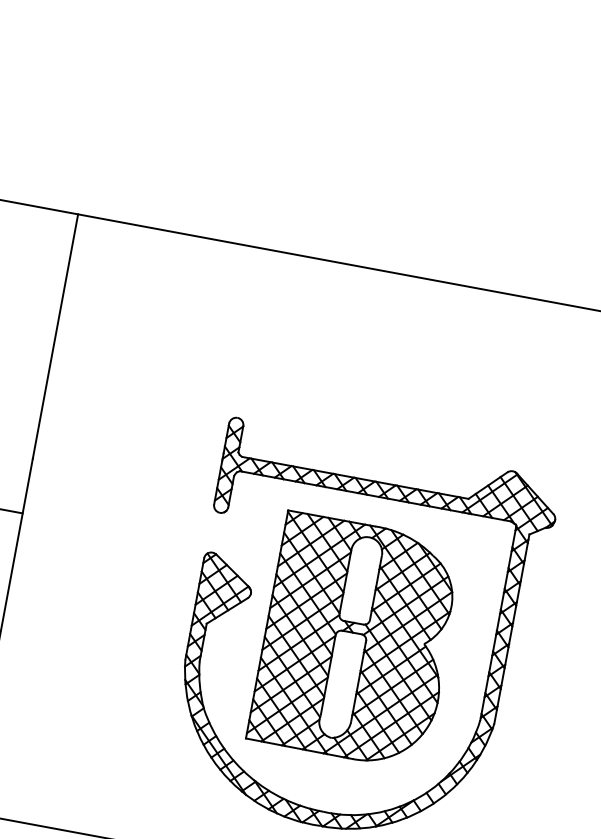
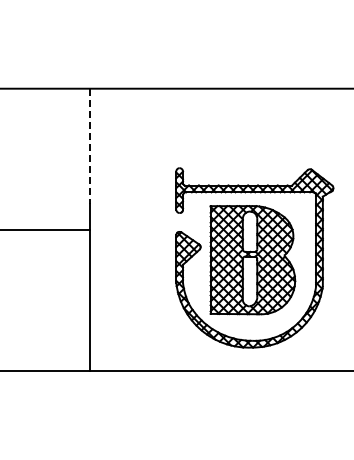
line: (55, 336) -> (89, 146), solid -> dashed

